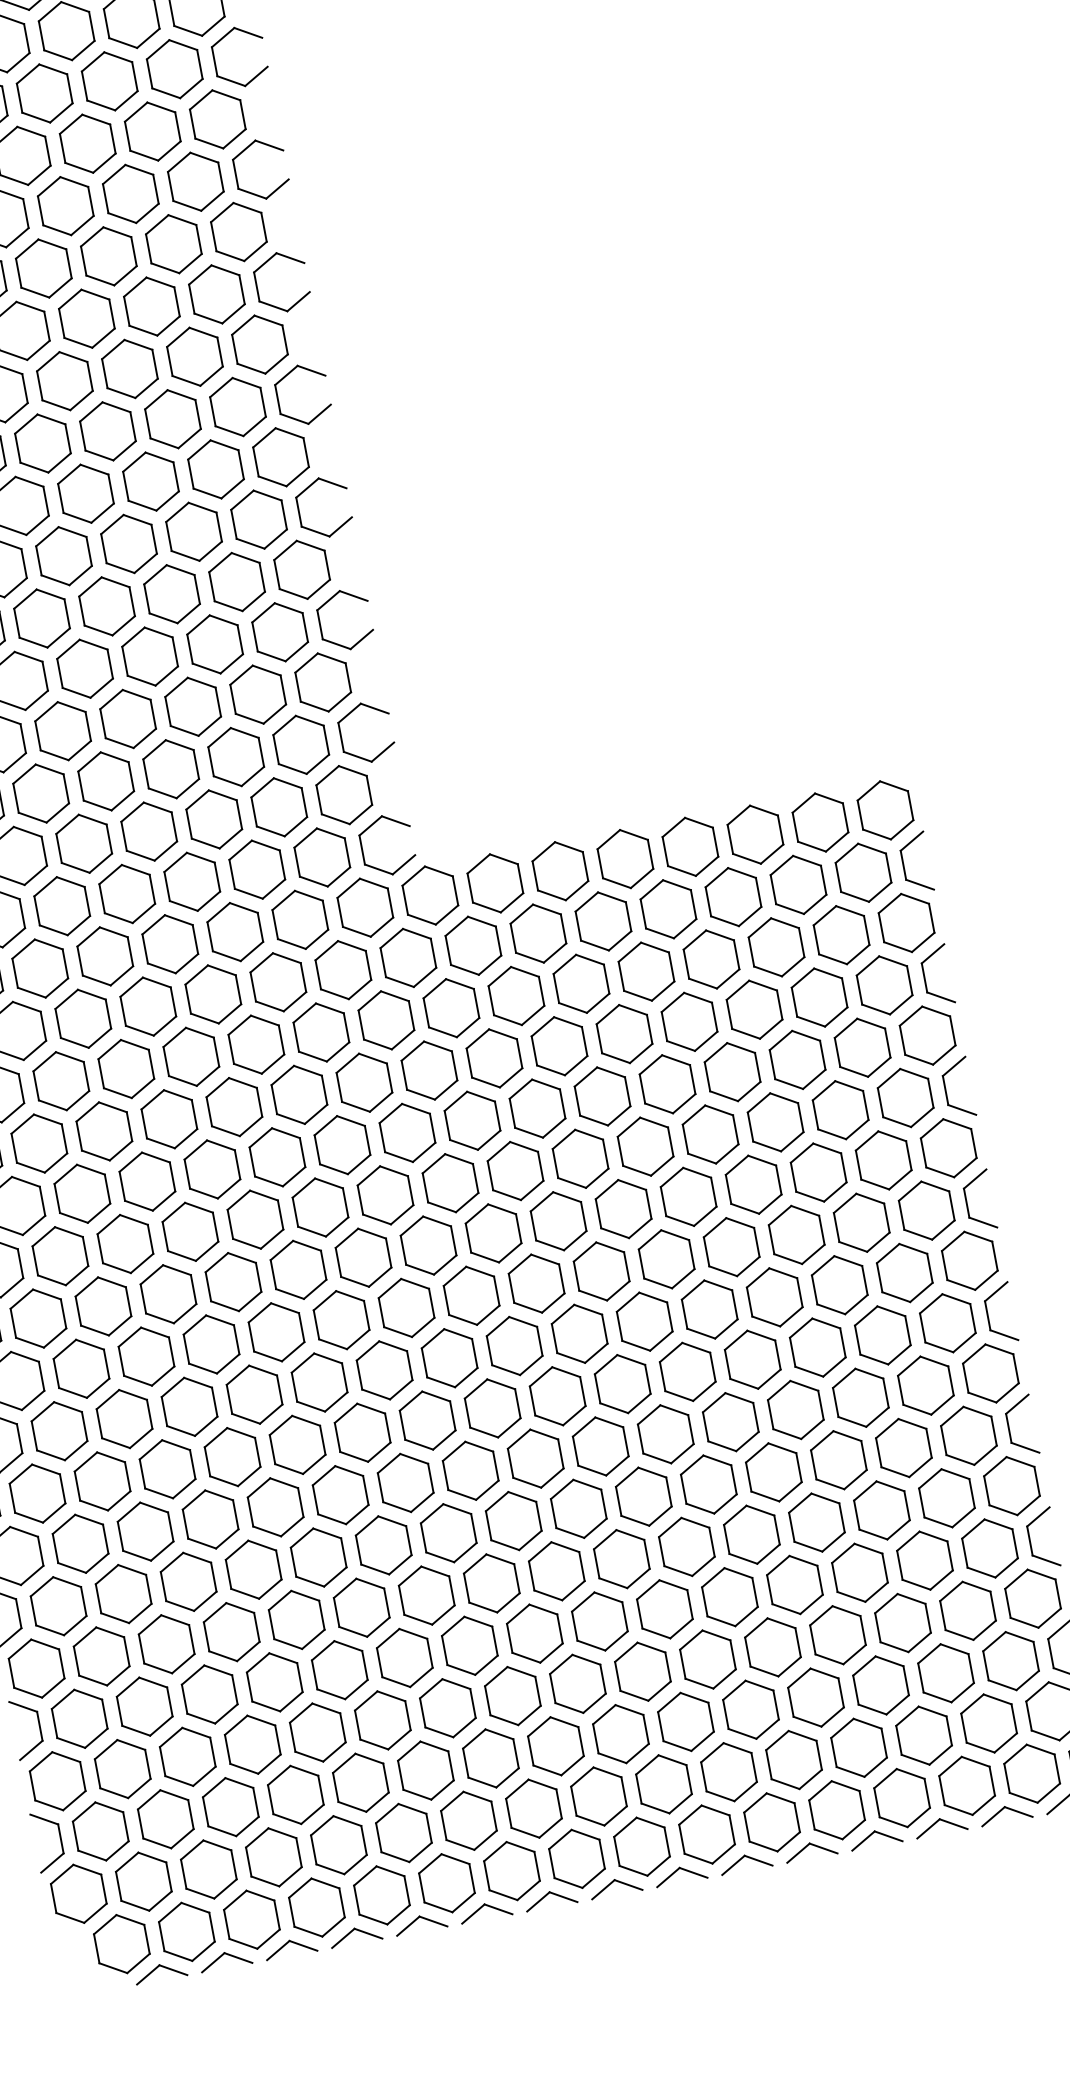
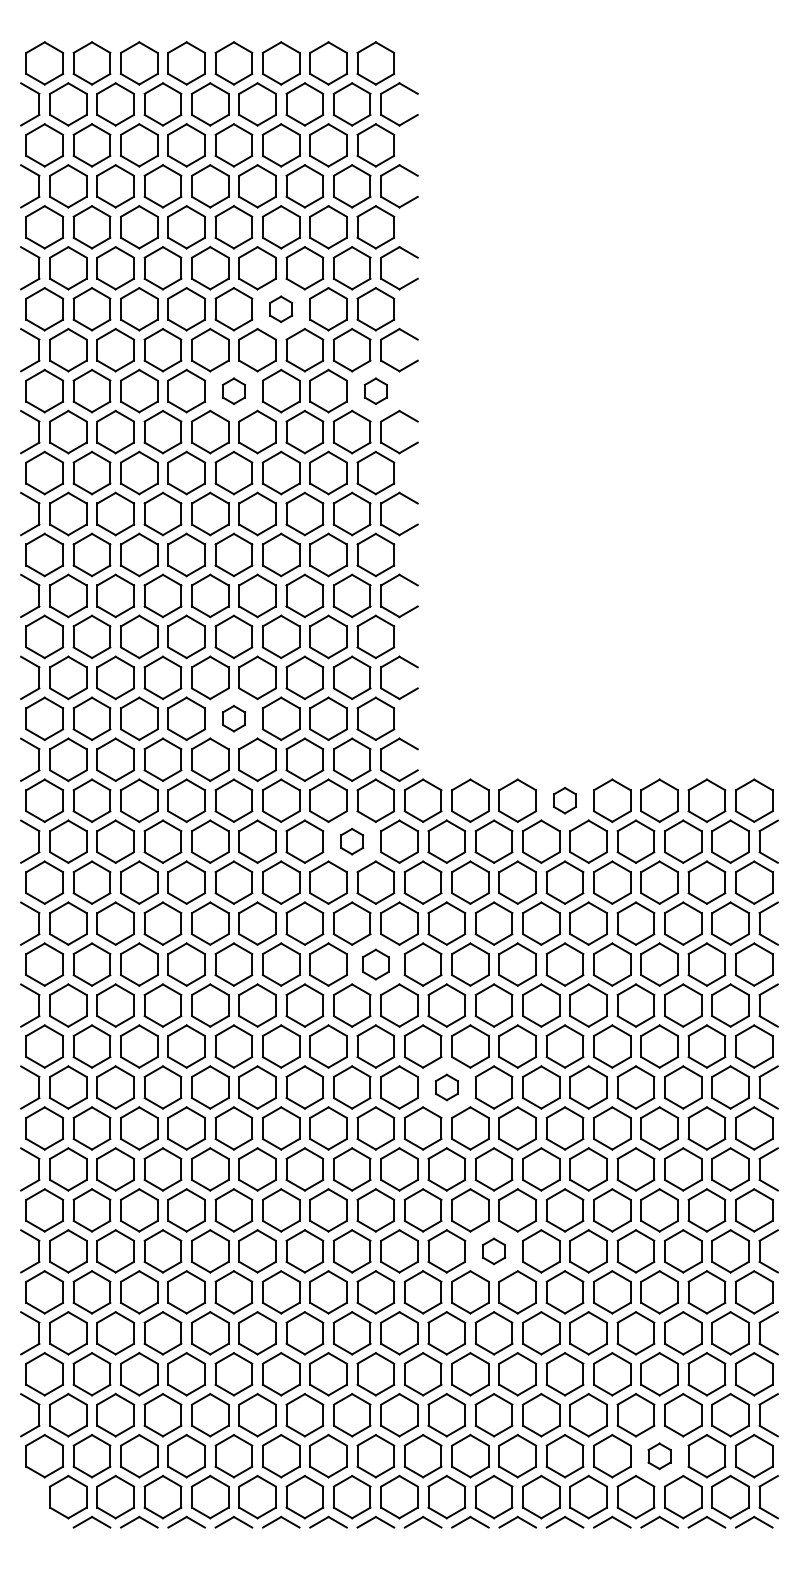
part: (107, 256) -> (280, 309), size x0.6
part: (259, 345) -> (375, 391), size x0.6
part: (64, 381) -> (233, 391), size x0.6
part: (148, 831) -> (233, 718), size x0.6
part: (624, 858) -> (564, 800), size x0.6
part: (342, 969) -> (351, 841), size x0.6
part: (407, 1132) -> (375, 964), size x0.7
part: (536, 1283) -> (446, 1087), size x0.6
part: (643, 1497) -> (493, 1251), size x0.6
part: (923, 1736) -> (659, 1456), size x0.6

